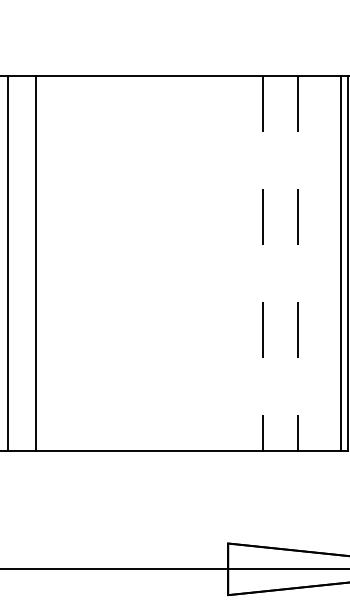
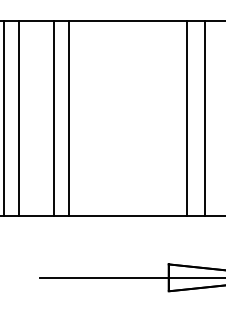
line: (262, 263) -> (186, 118), dashed -> solid
line: (298, 263) -> (205, 118), dashed -> solid

